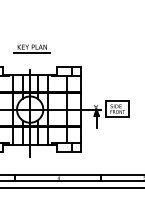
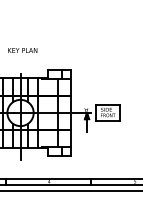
line: (32, 52) -> (22, 55), removed

